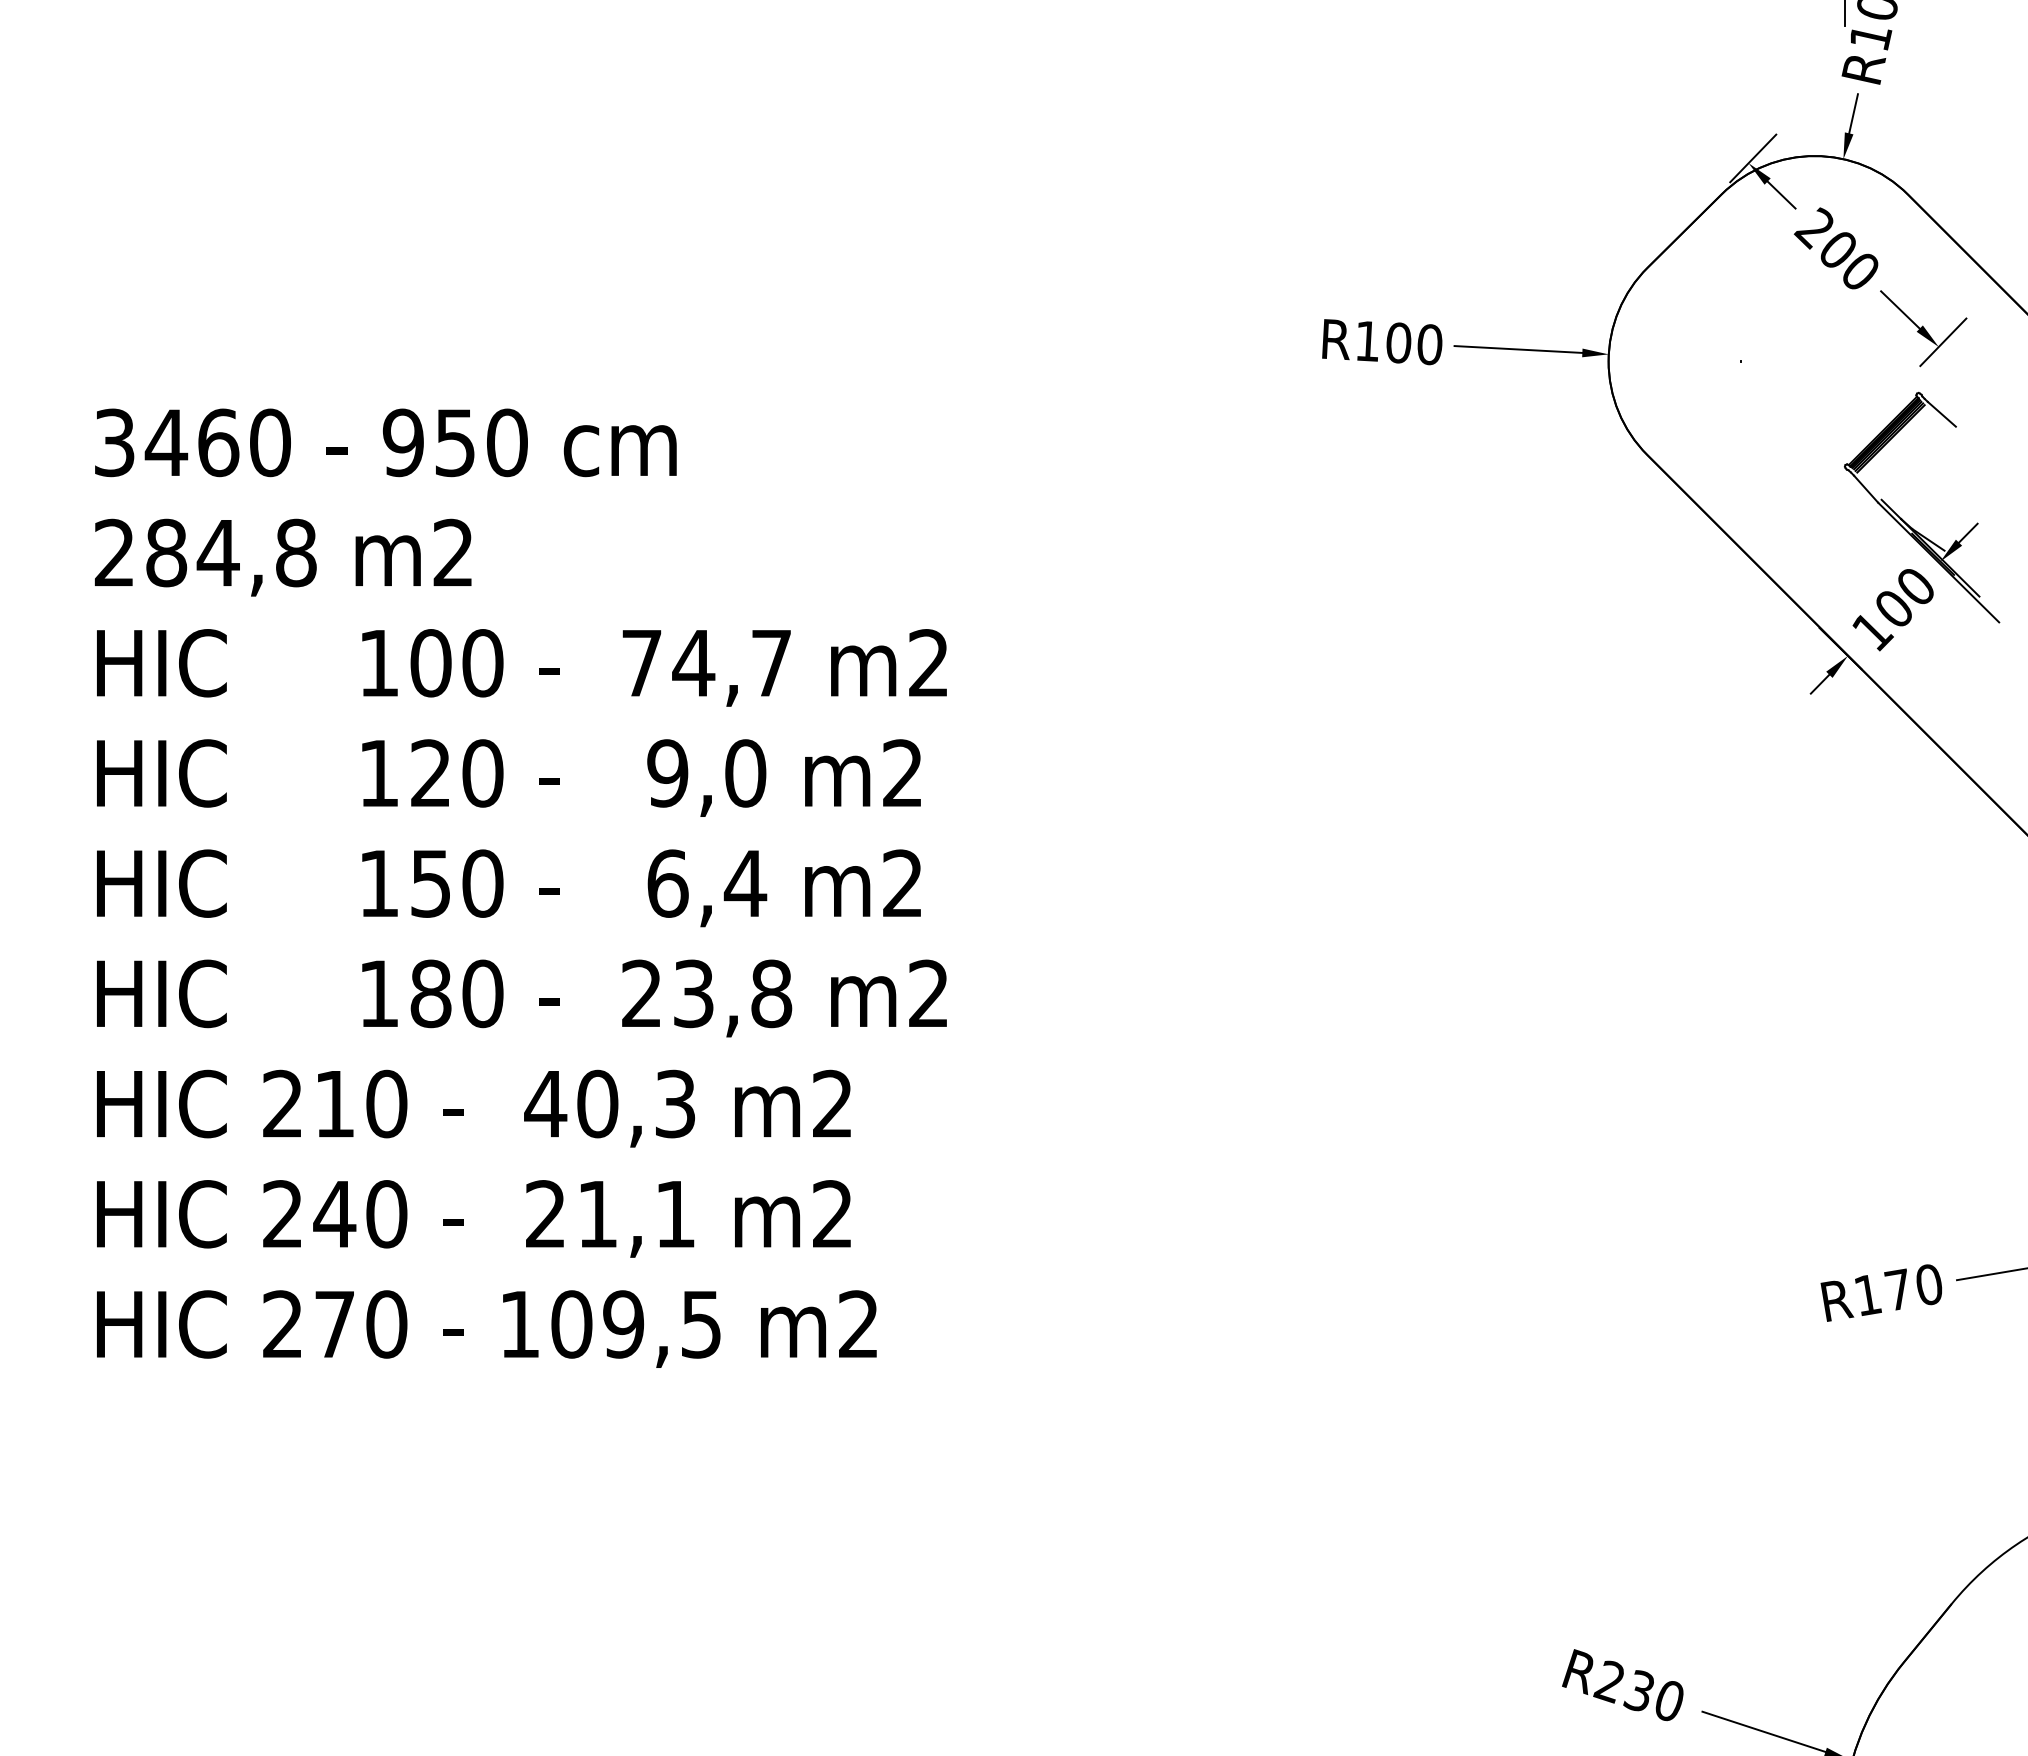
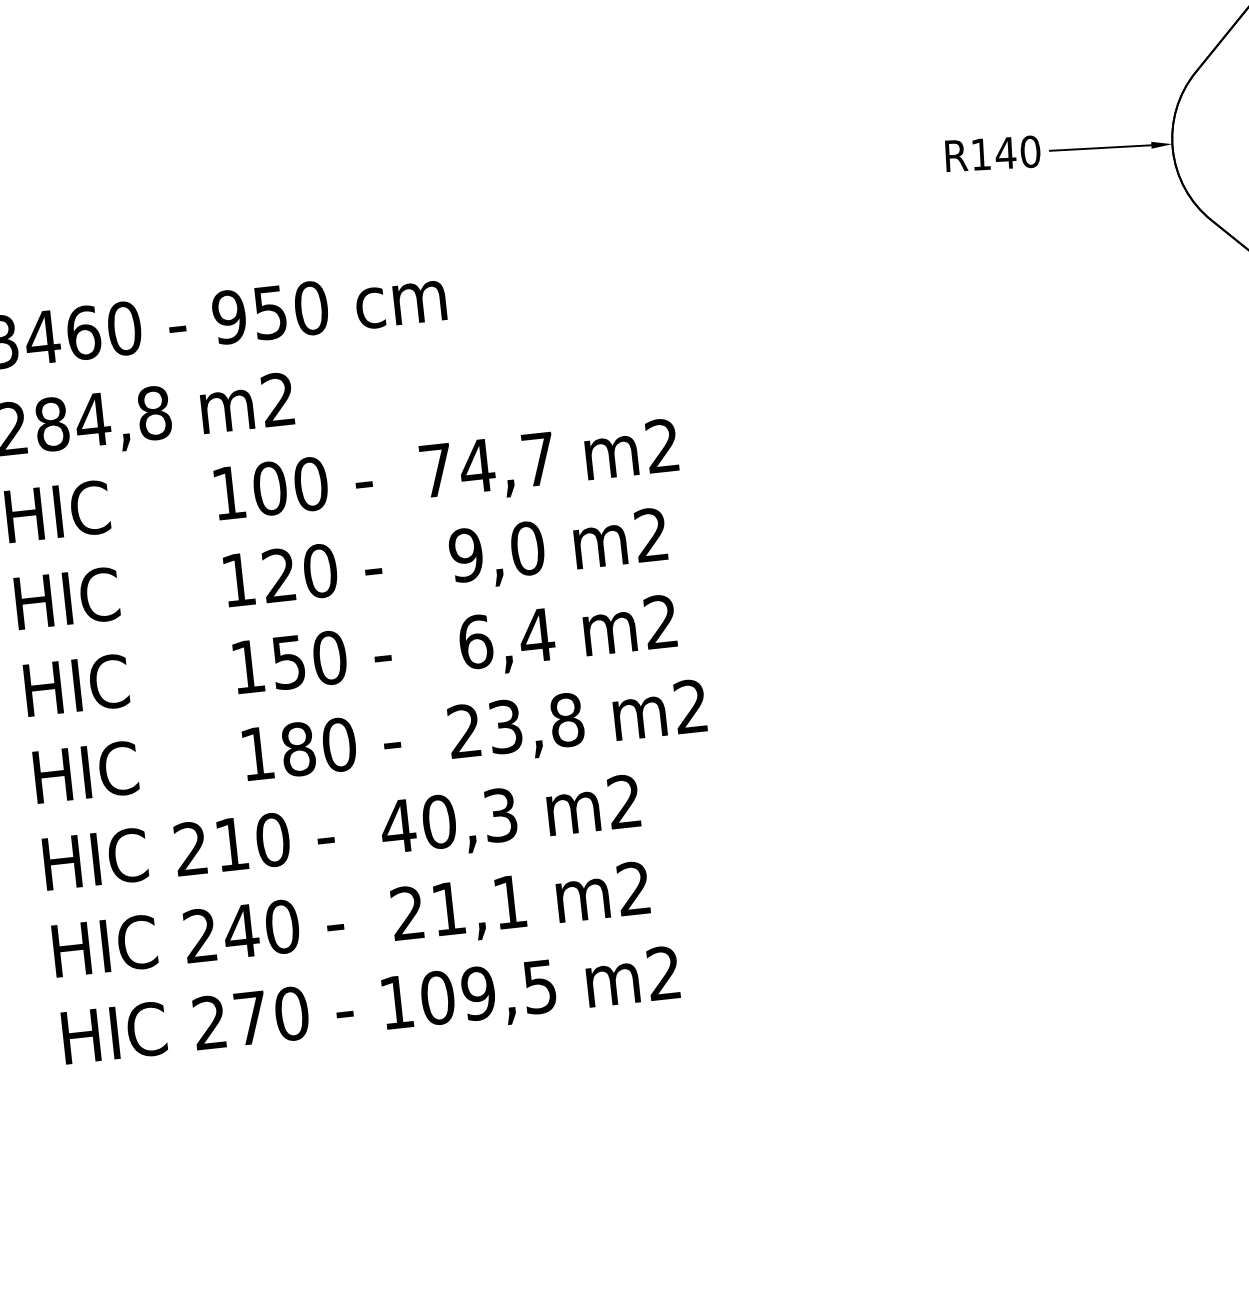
text: (1398, 342) -> (1005, 152), R100 -> R140

